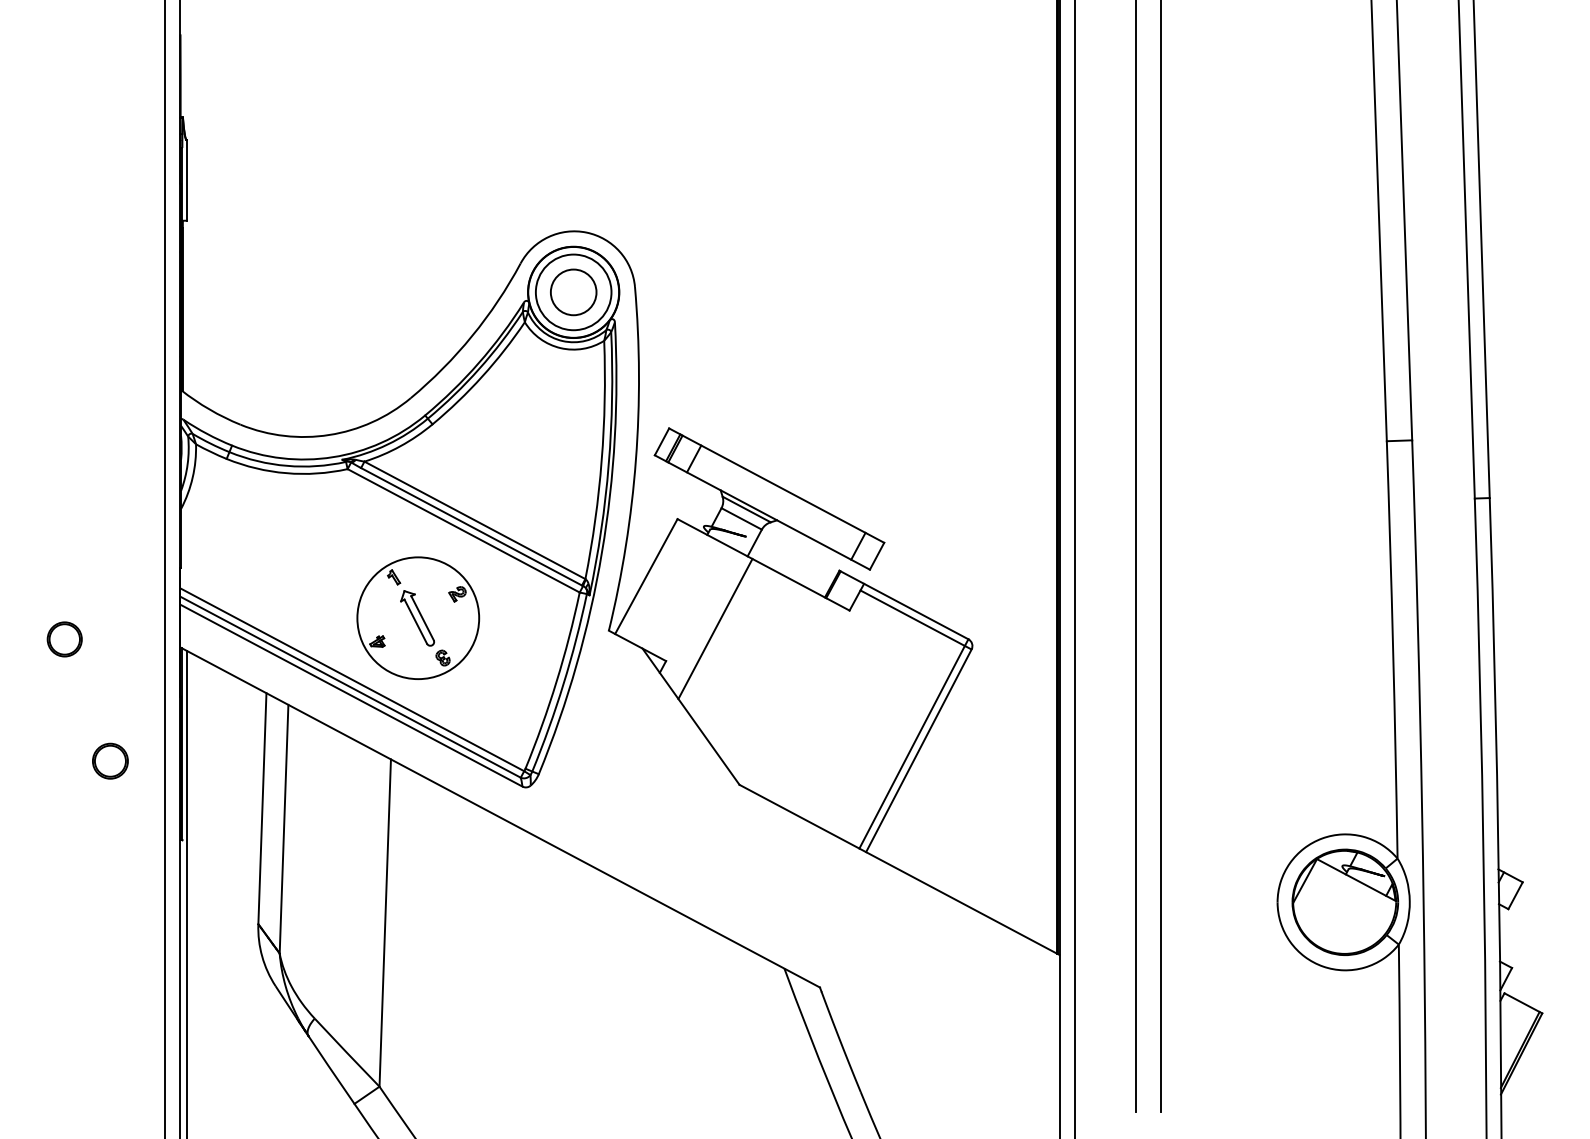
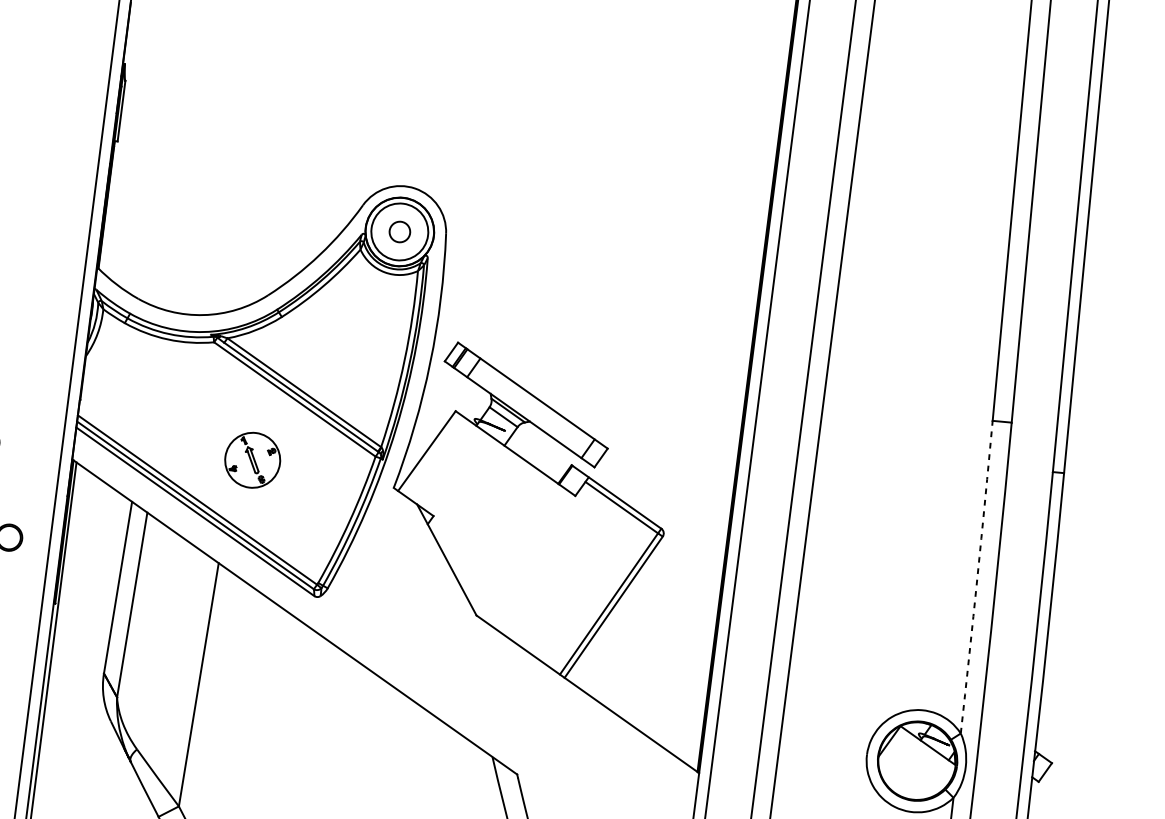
circle: (573, 292) -> (399, 232), size x0.6
part: (418, 617) -> (252, 459), size x0.6
line: (715, 628) -> (473, 496), removed
arc: (1393, 649) -> (977, 577), solid -> dashed

